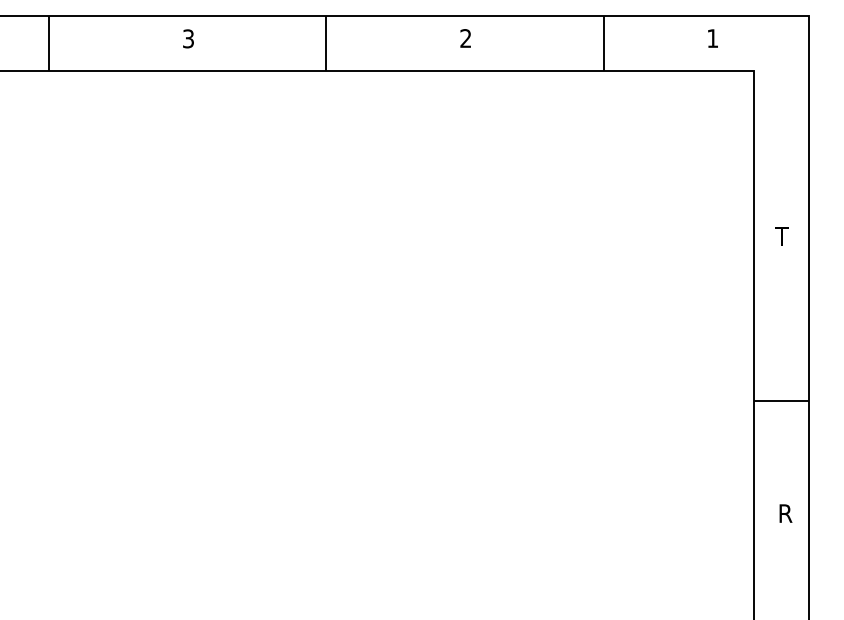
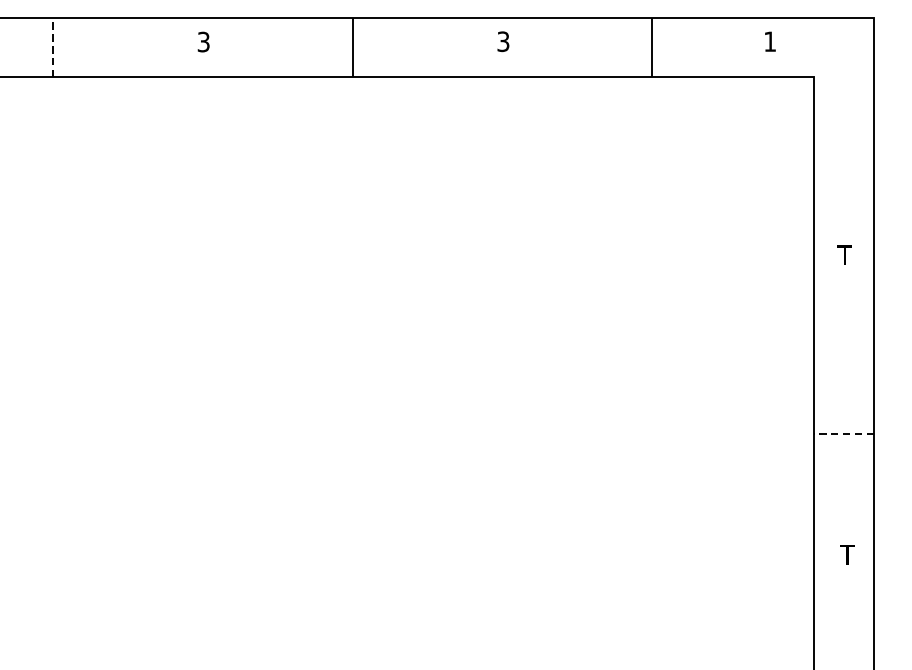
text: (465, 38) -> (502, 41), 2 -> 3
line: (48, 43) -> (52, 47), solid -> dashed
line: (781, 401) -> (844, 433), solid -> dashed
text: (784, 513) -> (847, 554), R -> T

